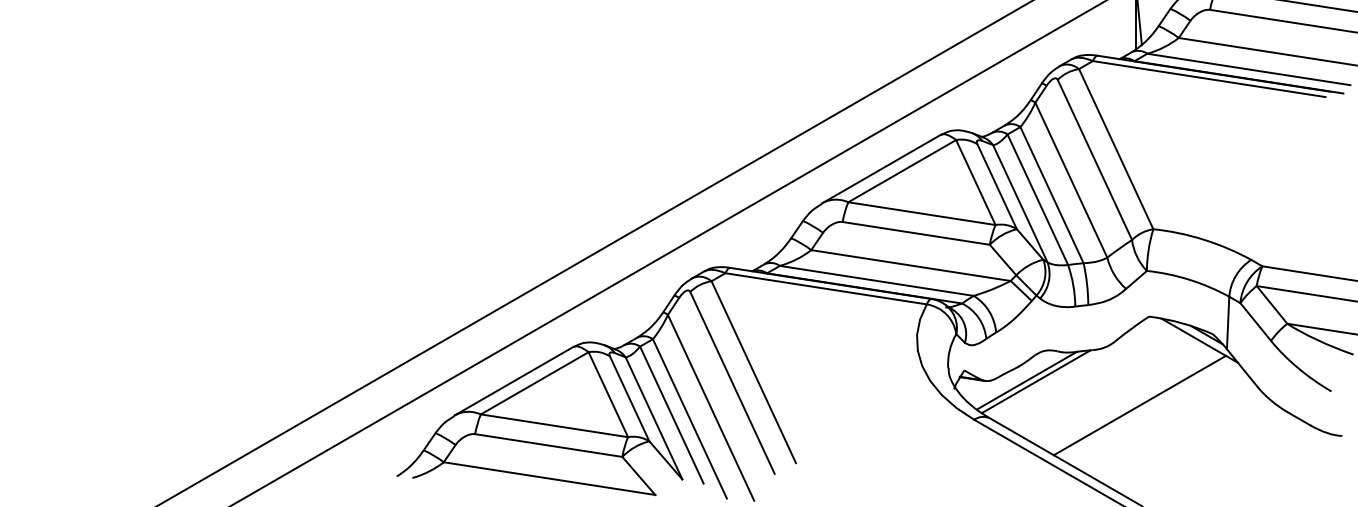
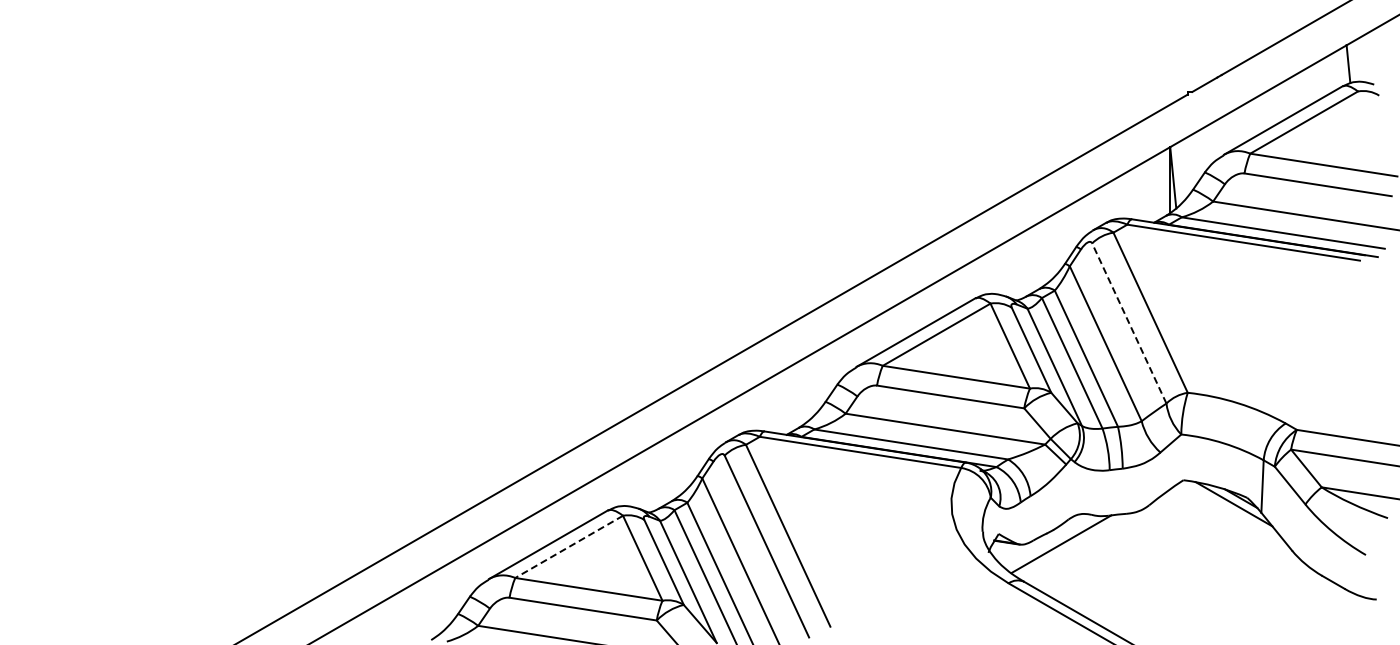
line: (1095, 159) -> (1129, 323), solid -> dashed
line: (1036, 380) -> (1070, 544), removed
line: (534, 383) -> (568, 547), solid -> dashed
line: (1140, 404) -> (1174, 568), removed

